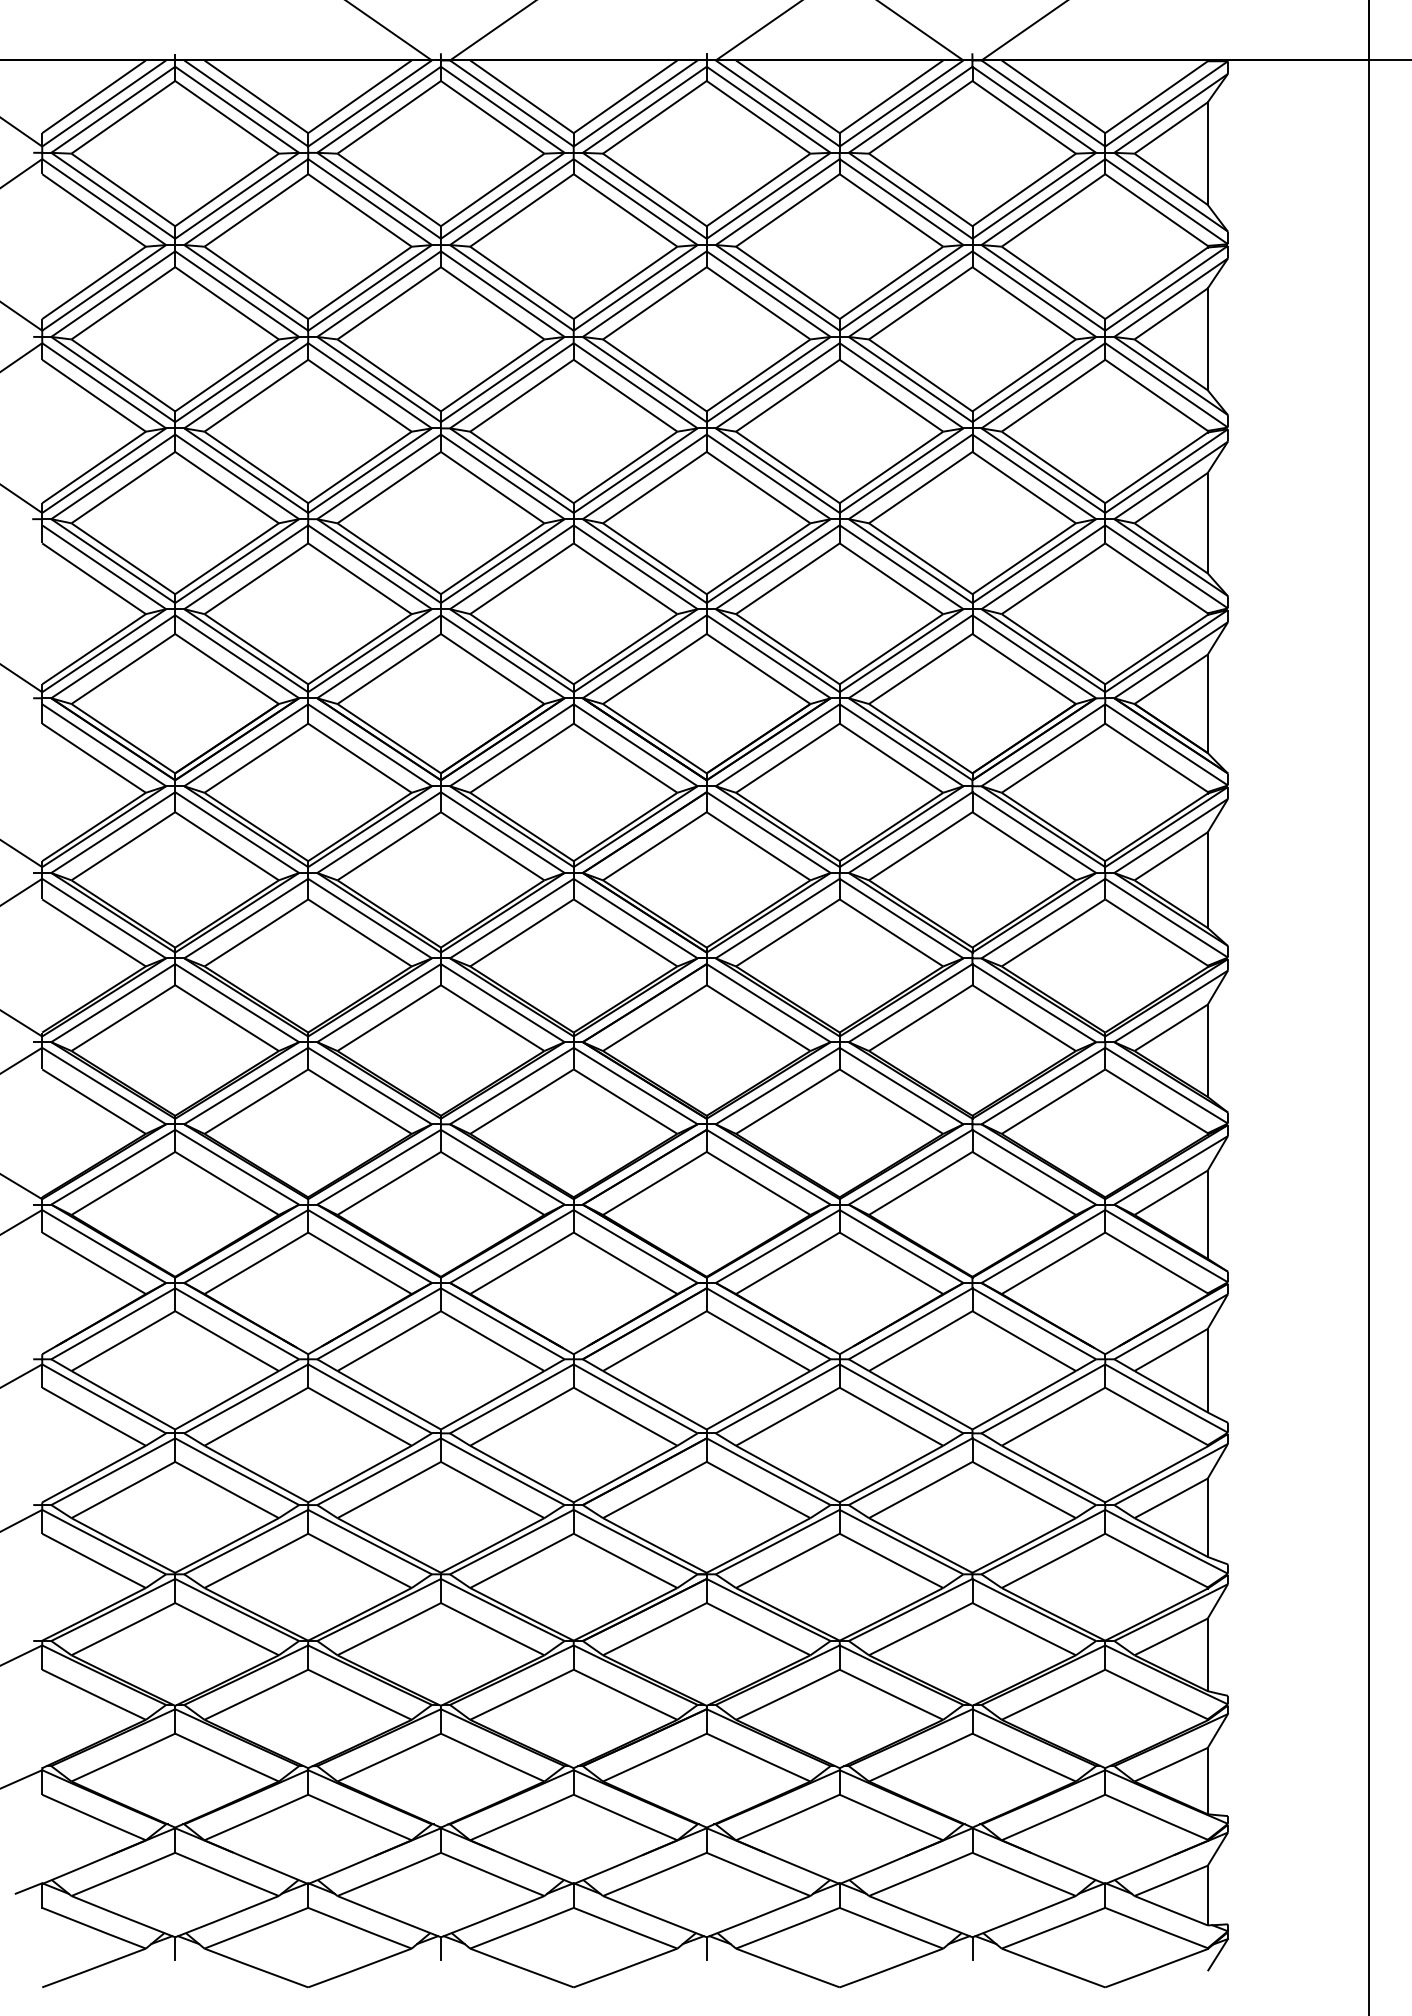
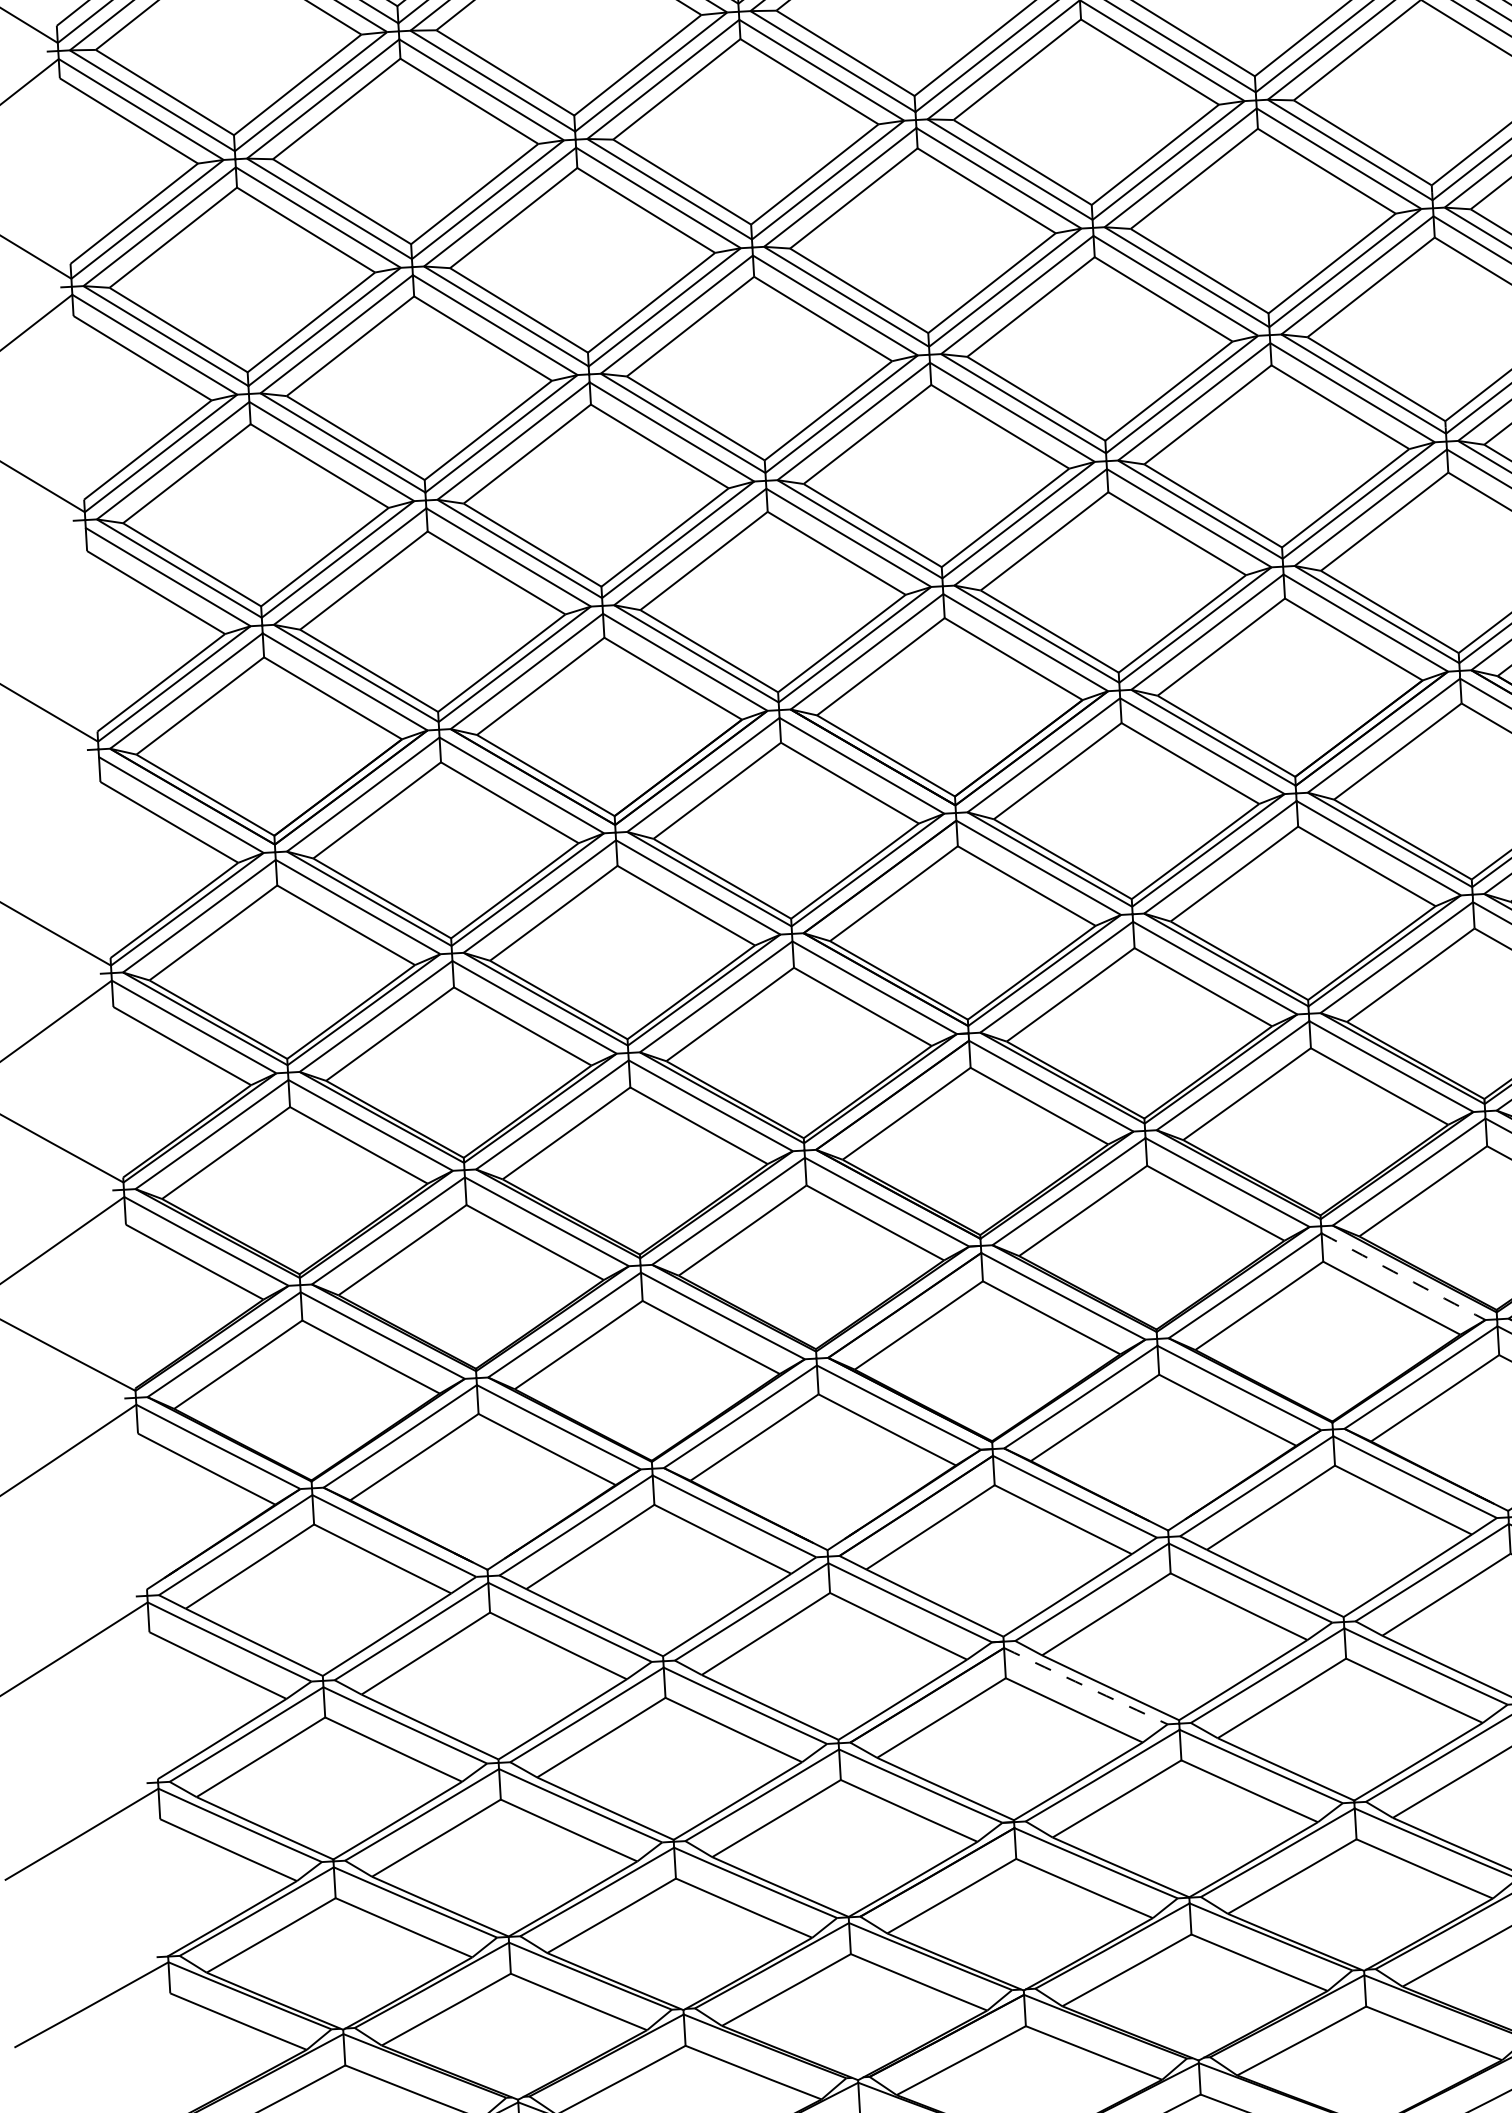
arc: (1034, 1167) -> (1403, 1277), solid -> dashed
arc: (768, 1471) -> (1085, 1685), solid -> dashed

